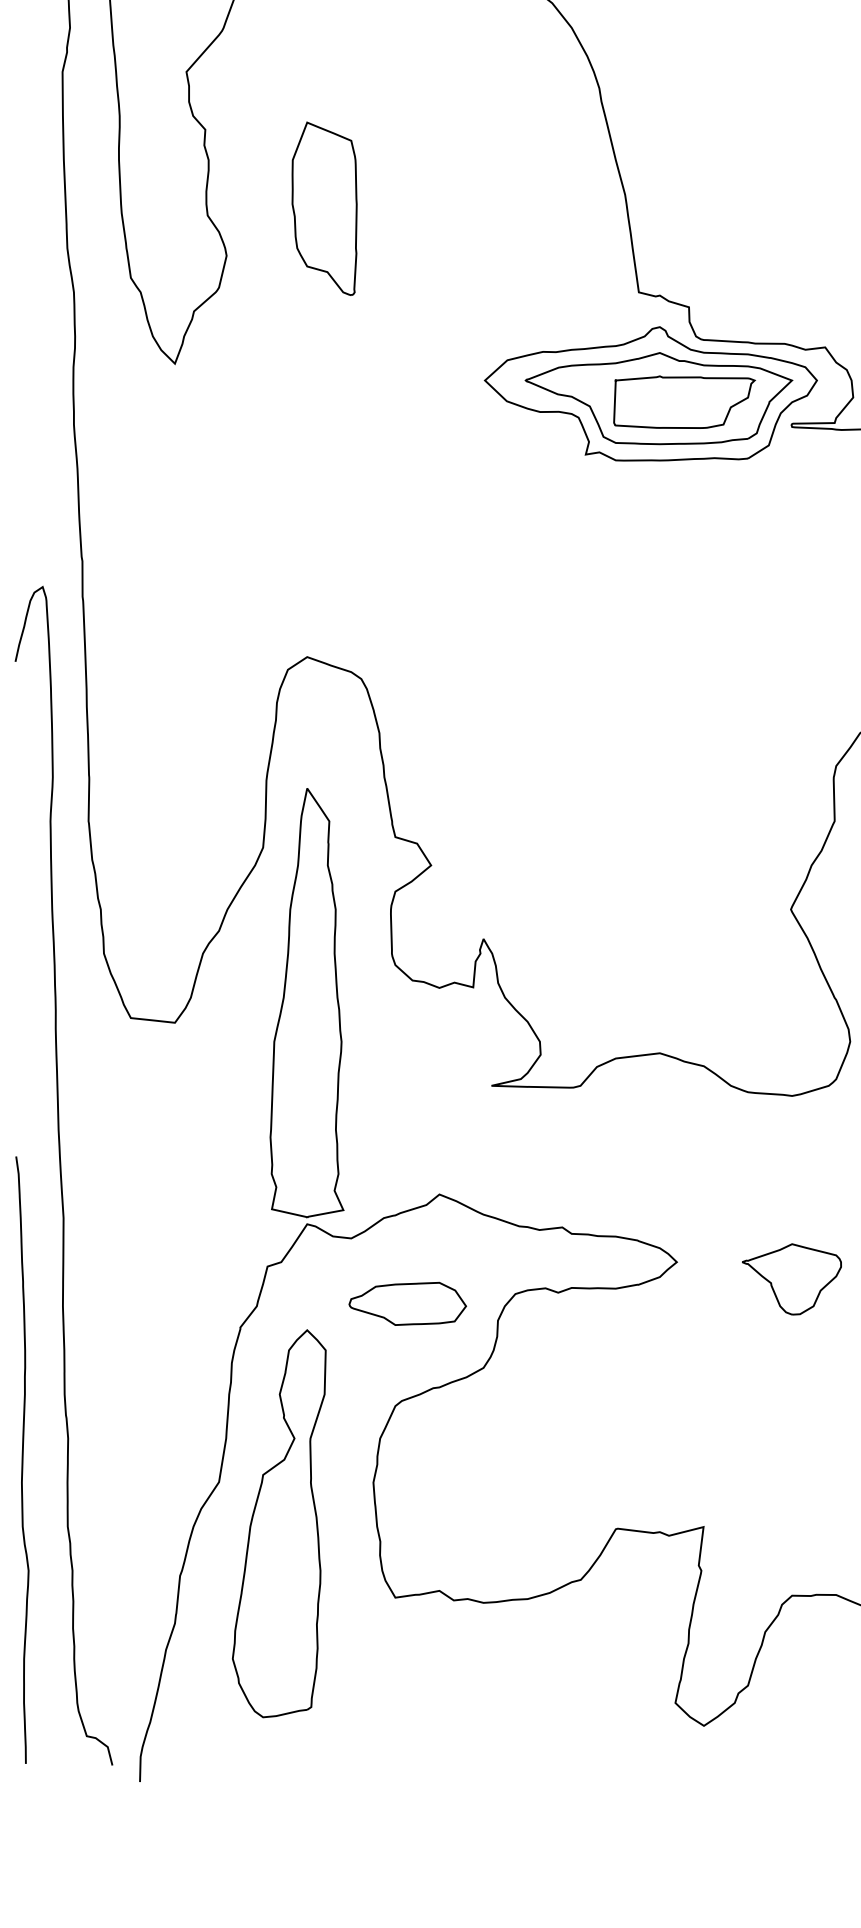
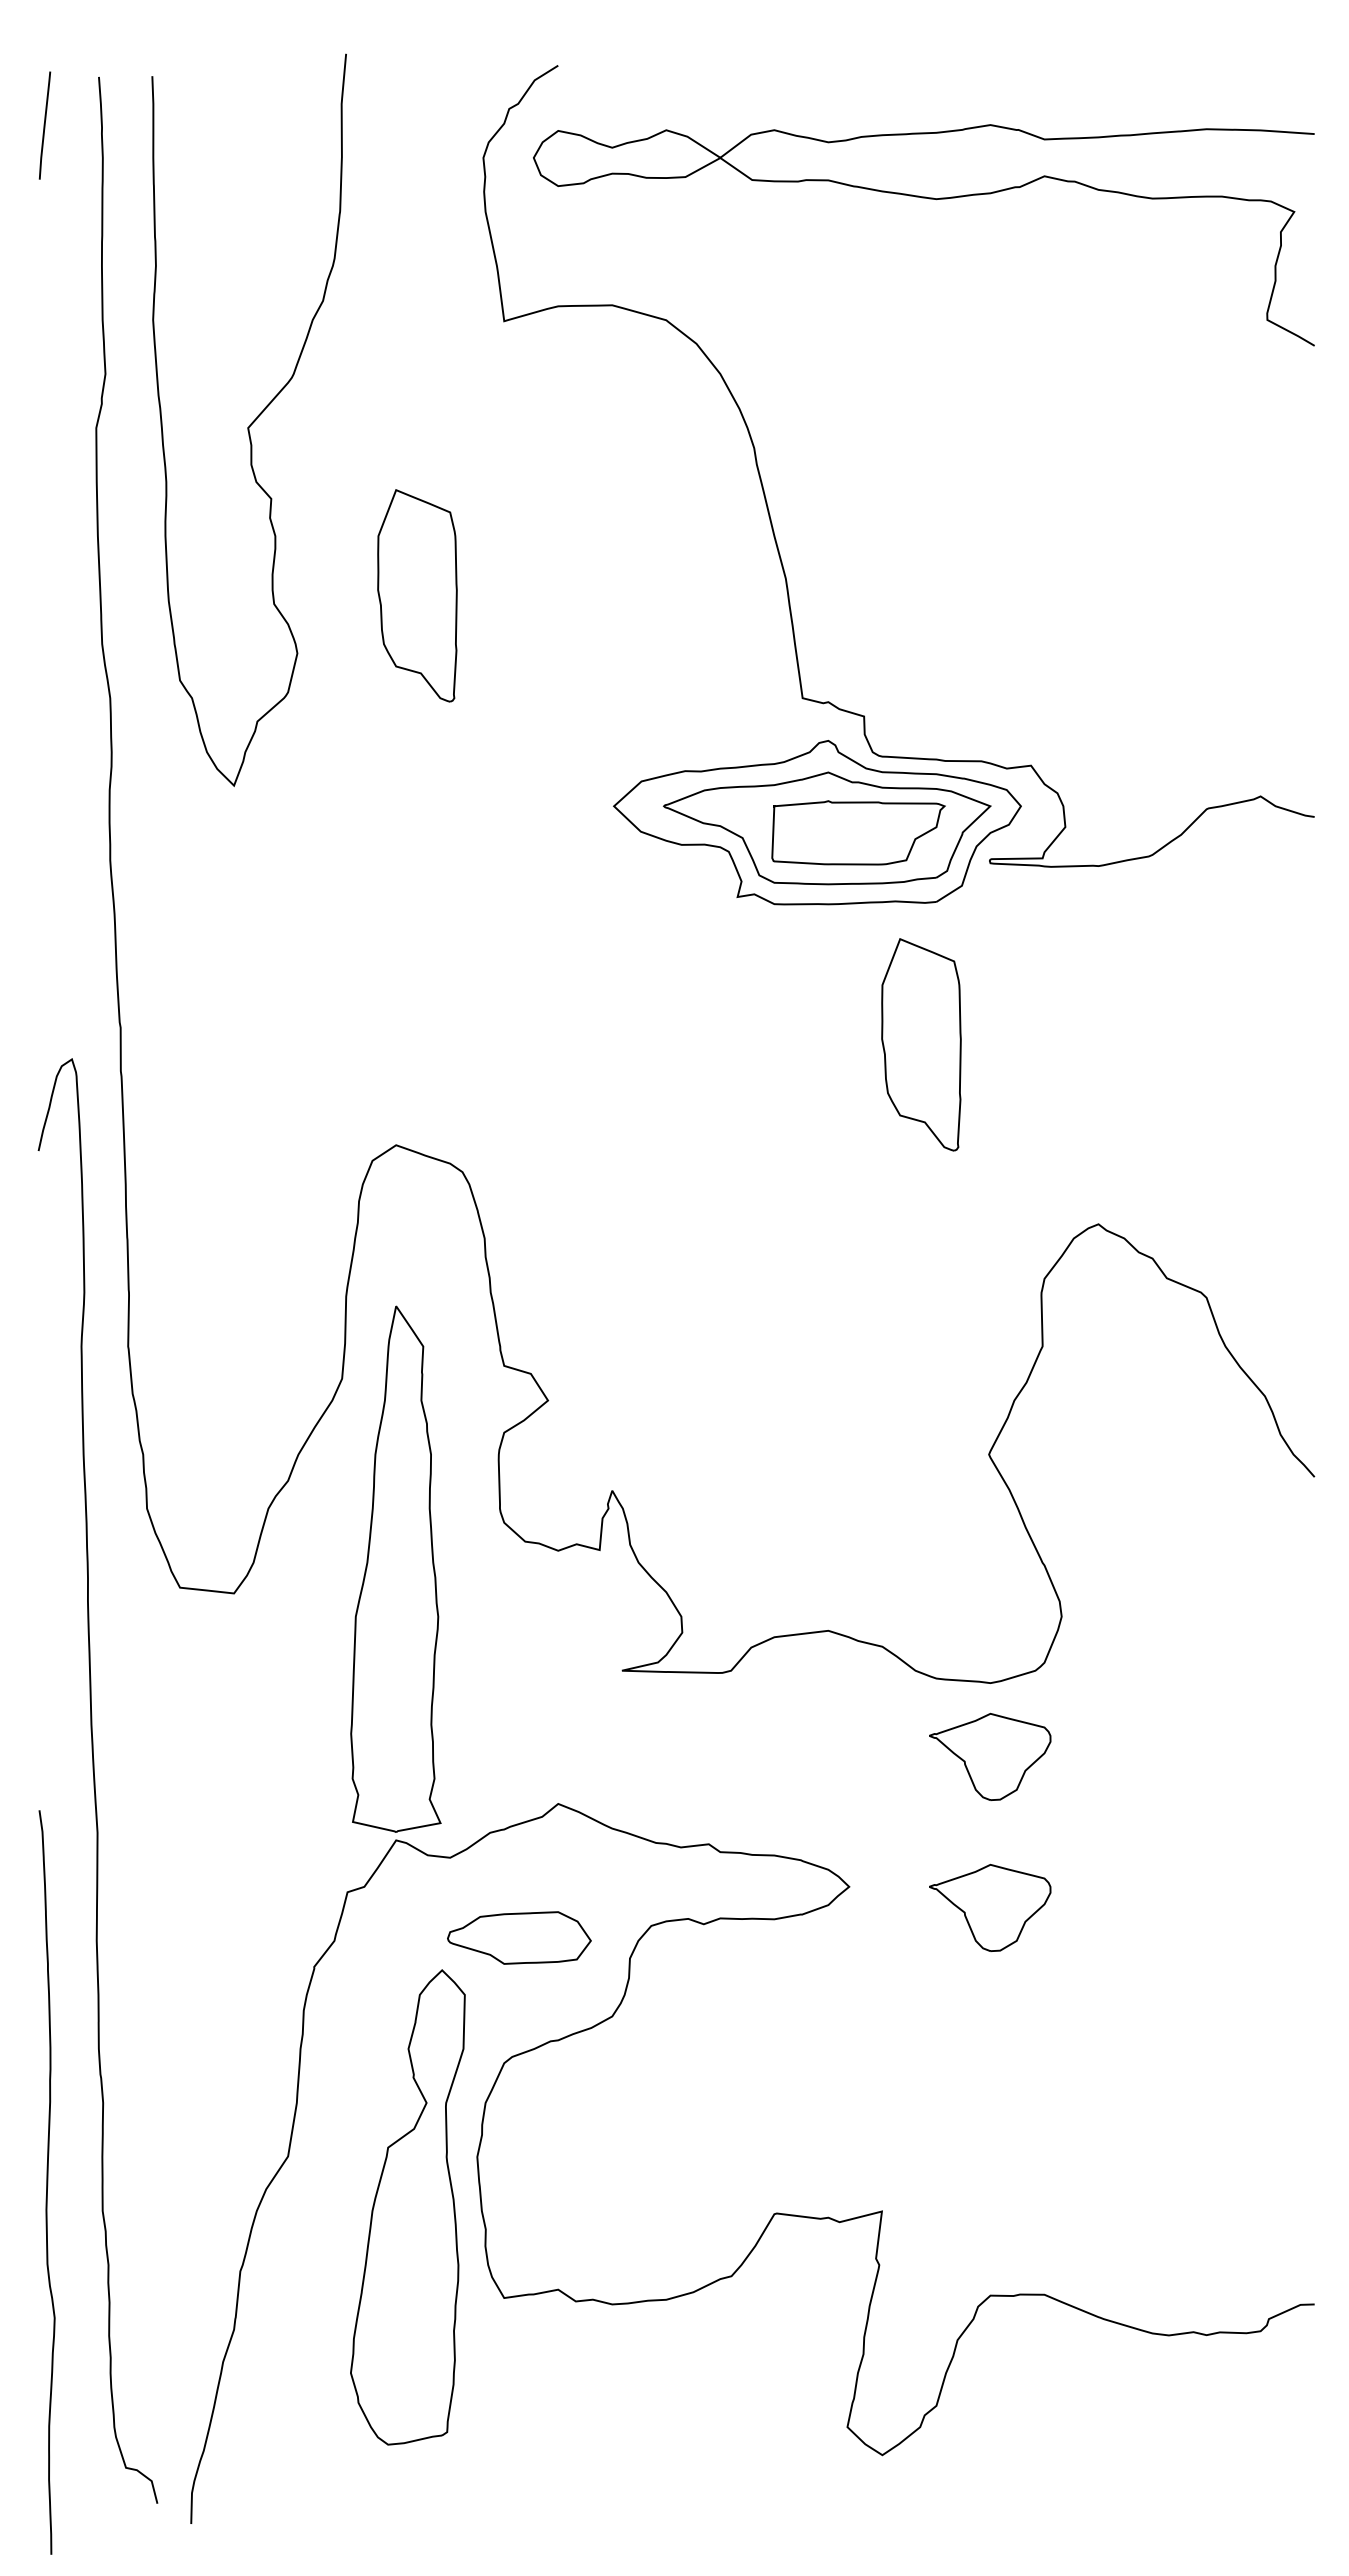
part: (735, 574) -> (921, 1044), added
part: (792, 1155) -> (990, 1756), added
curve: (21, 1460) -> (46, 2182), moved
part: (278, 1523) -> (407, 2207), moved

